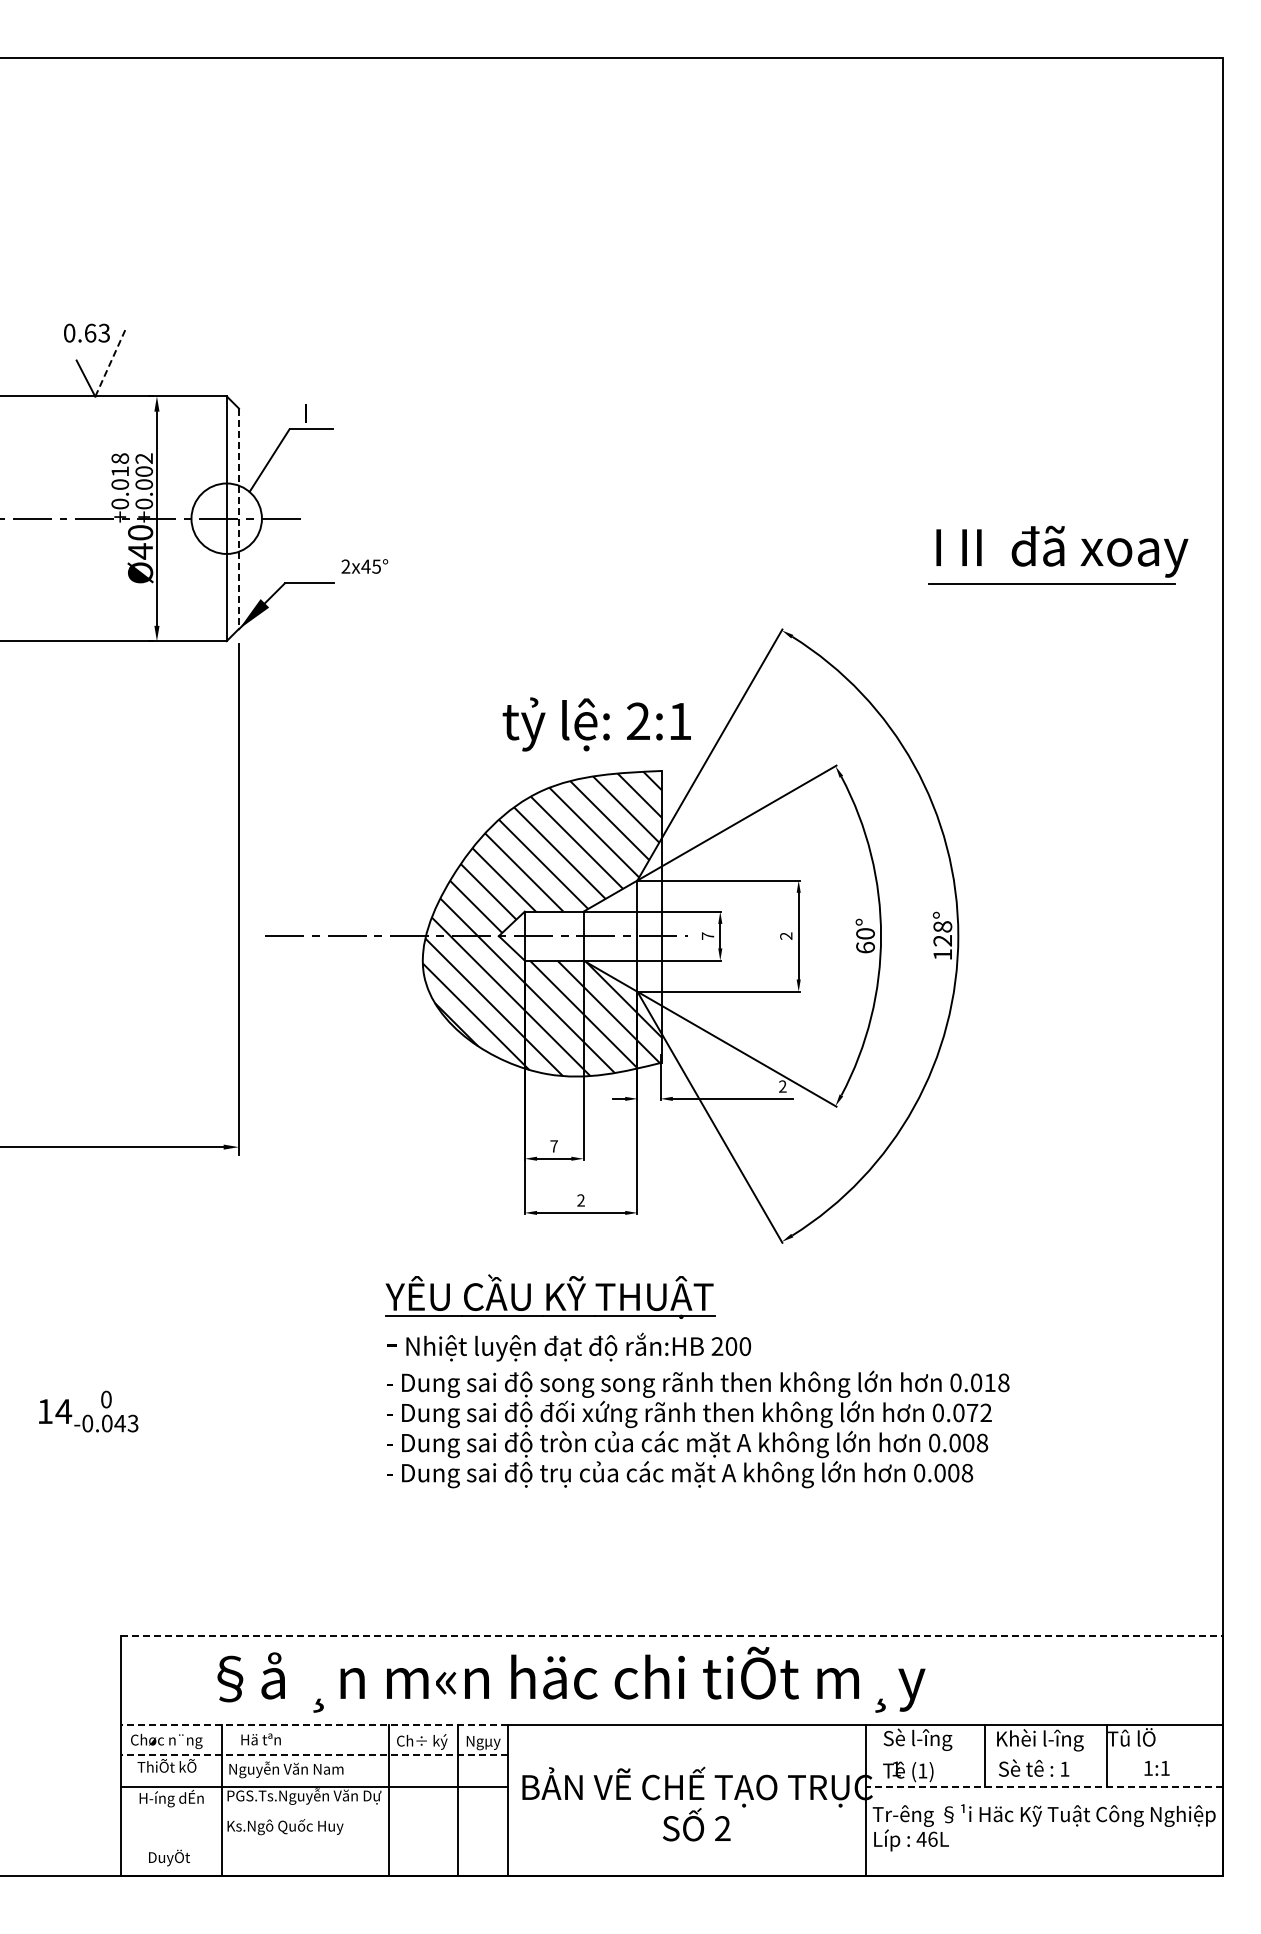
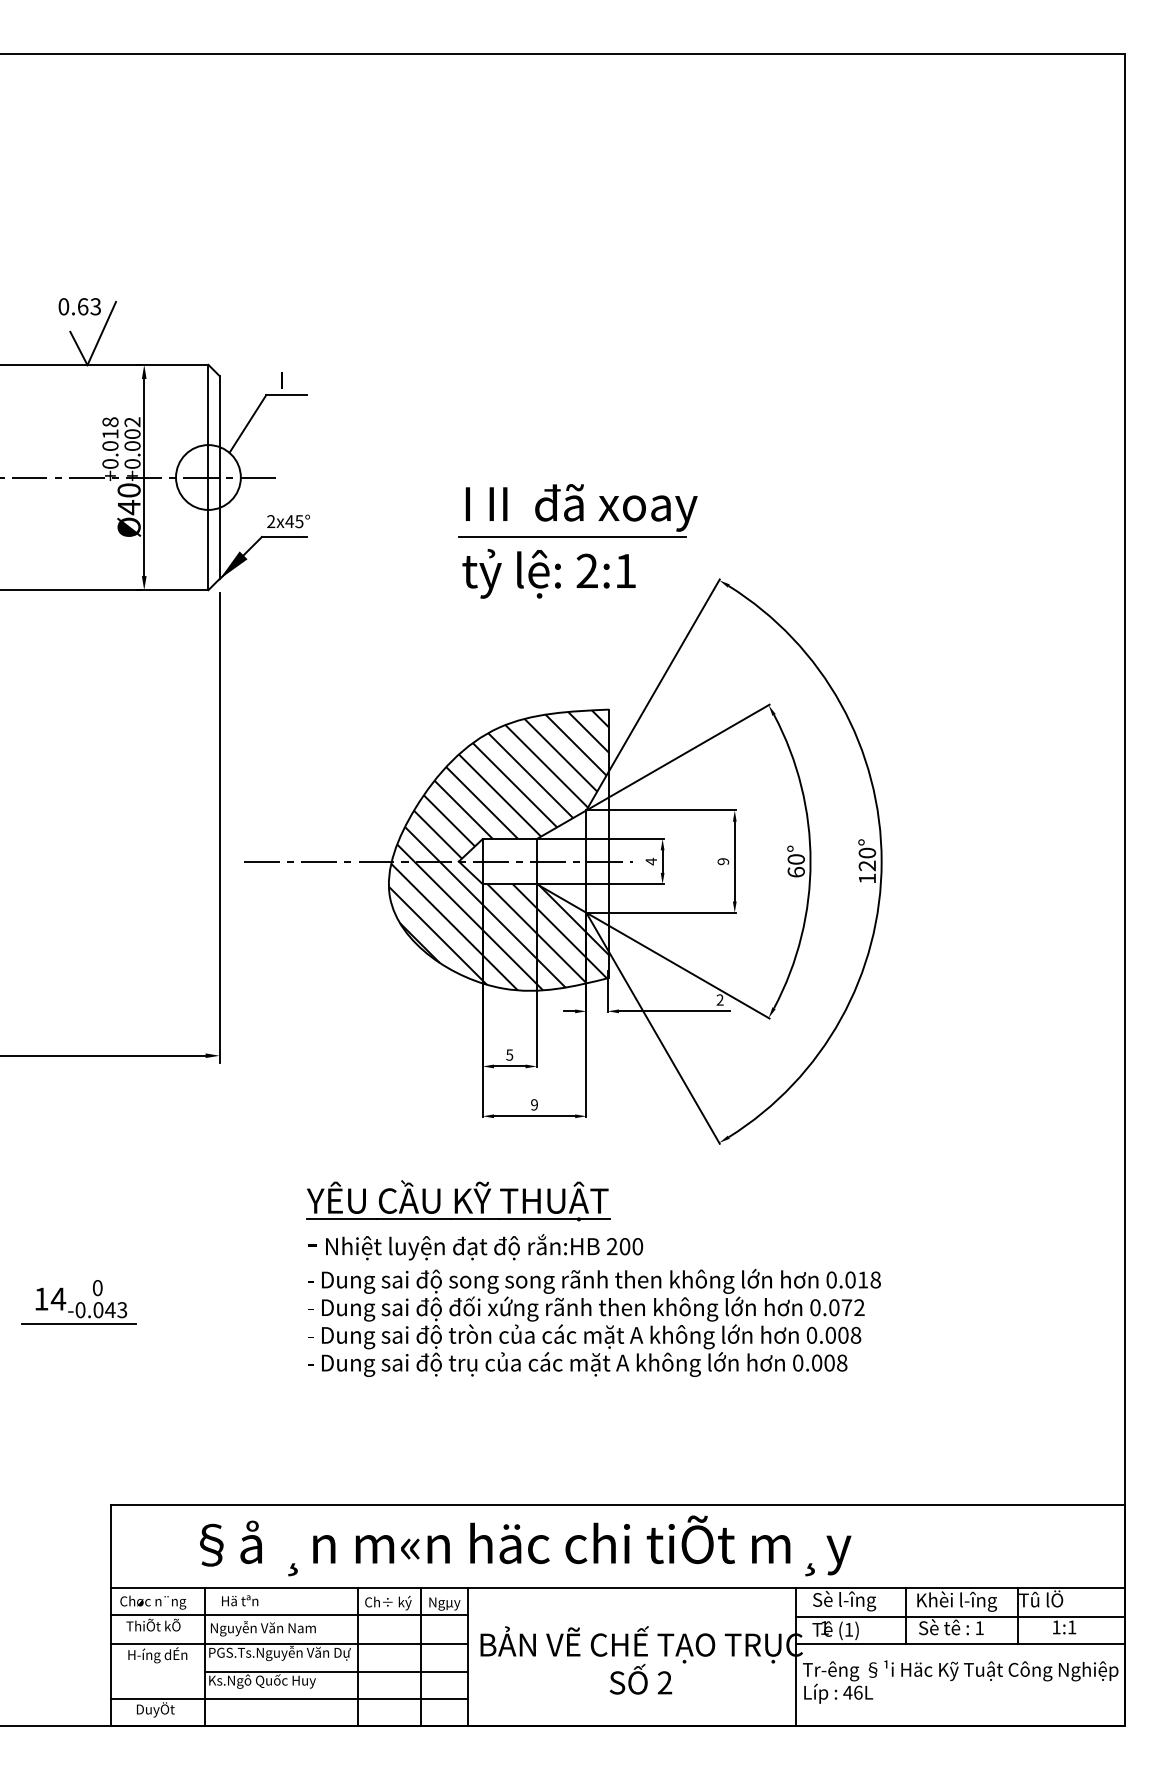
line: (110, 362) -> (101, 333), dashed -> solid
line: (238, 519) -> (219, 478), dashed -> solid
part: (1058, 554) -> (578, 510), moved
text: (364, 566) -> (288, 521), moved
text: (596, 724) -> (548, 573), moved
text: (942, 926) -> (867, 852), 128° -> 120°
text: (786, 935) -> (723, 861), 2 -> 9
text: (708, 936) -> (651, 861), 7 -> 4
text: (553, 1146) -> (509, 1055), 7 -> 5
text: (580, 1200) -> (533, 1104), 2 -> 9
part: (697, 1381) -> (593, 1278), moved
line: (85, 1438) -> (78, 1323), added
line: (672, 1635) -> (618, 1505), dashed -> solid
line: (314, 1725) -> (289, 1587), dashed -> solid
line: (314, 1754) -> (289, 1614), dashed -> solid
line: (1044, 1756) -> (960, 1616), added
line: (1044, 1786) -> (960, 1644), dashed -> solid
line: (365, 1816) -> (336, 1671), added
line: (314, 1846) -> (289, 1699), added

